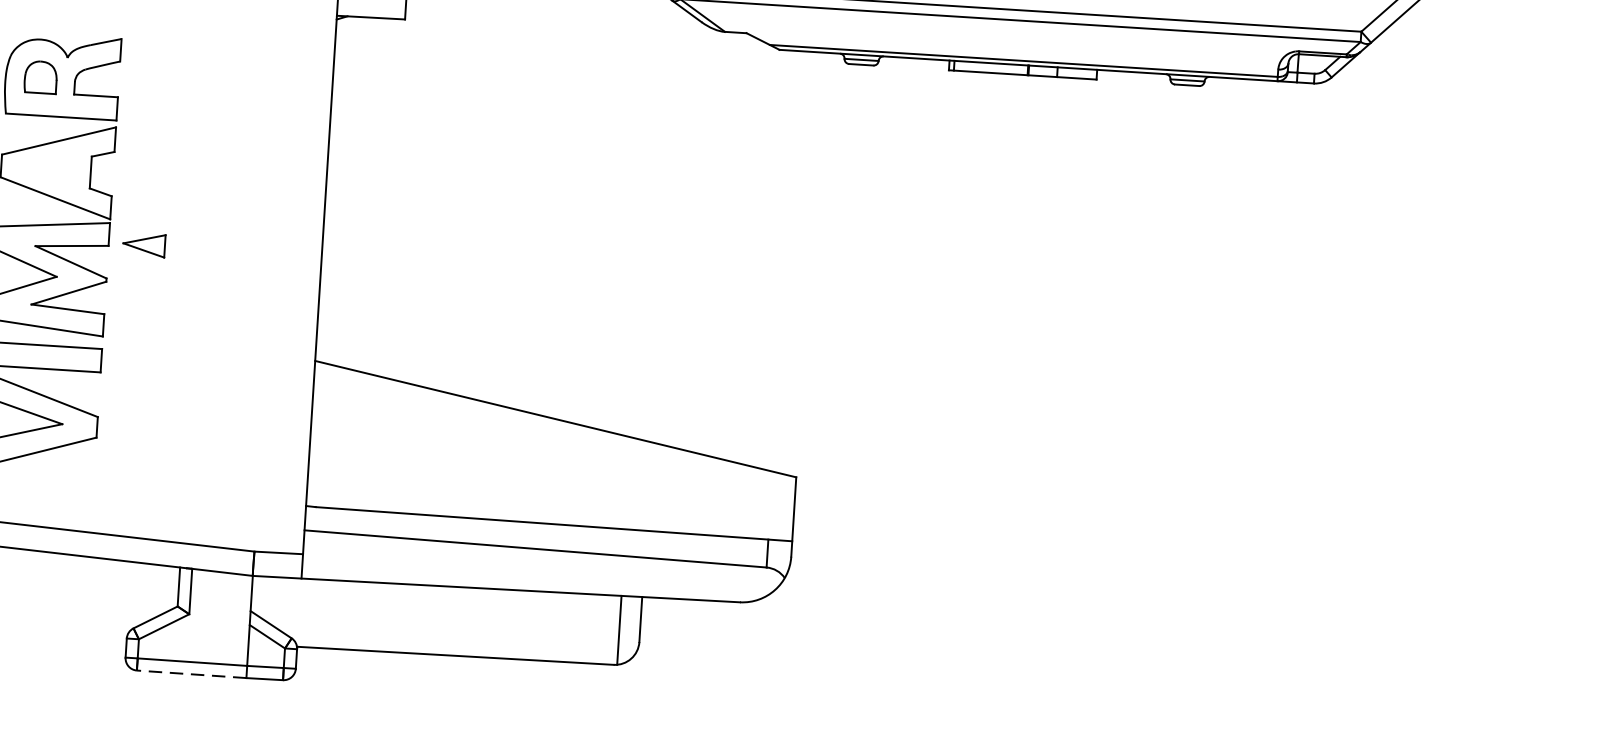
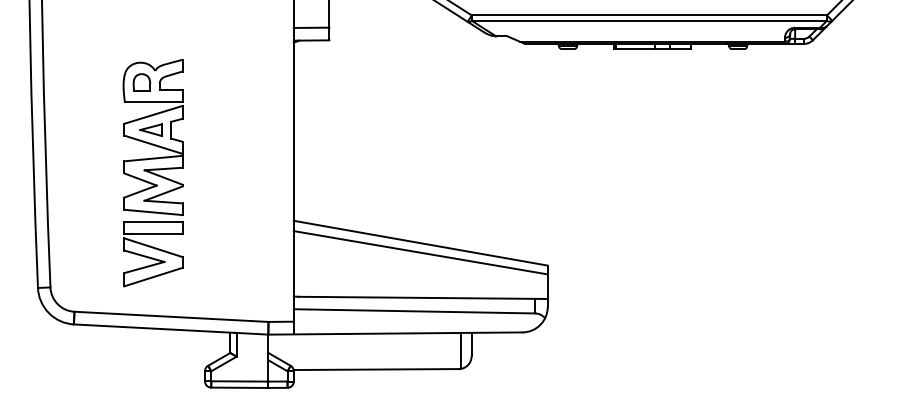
part: (143, 243) -> (150, 129), moved
line: (554, 436) -> (420, 252), added
line: (190, 673) -> (239, 387), dashed -> solid

